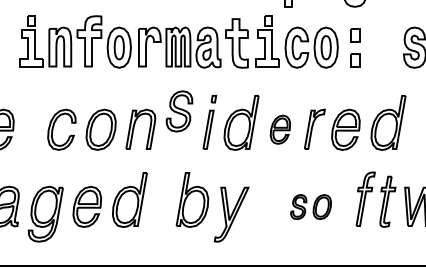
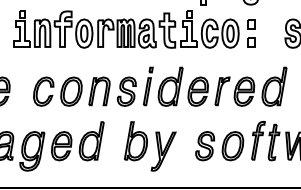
part: (179, 111) -> (126, 91), moved
part: (279, 129) -> (197, 91), size x1.43
part: (310, 207) -> (219, 146), size x1.67

